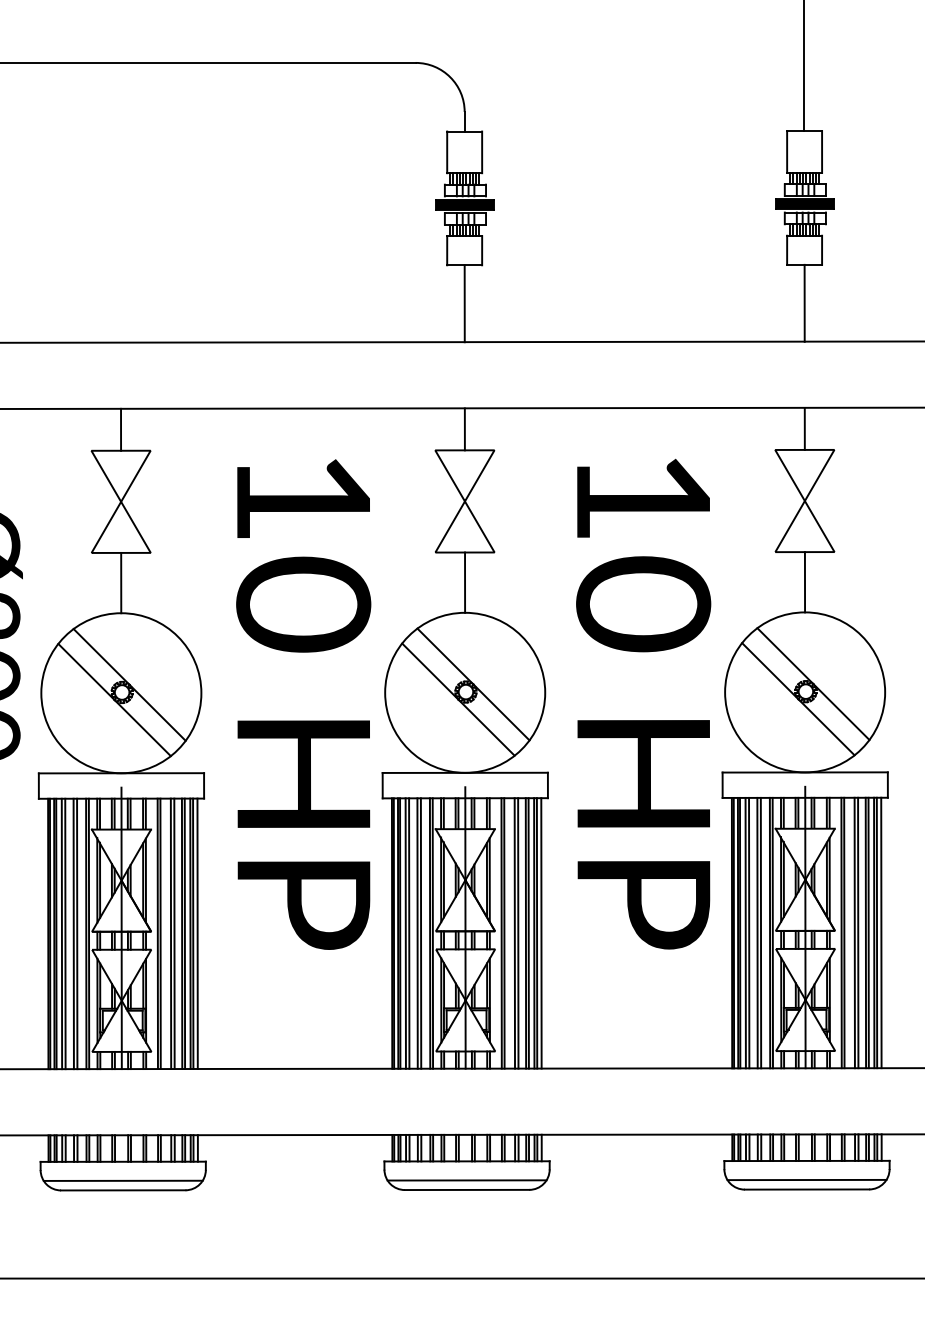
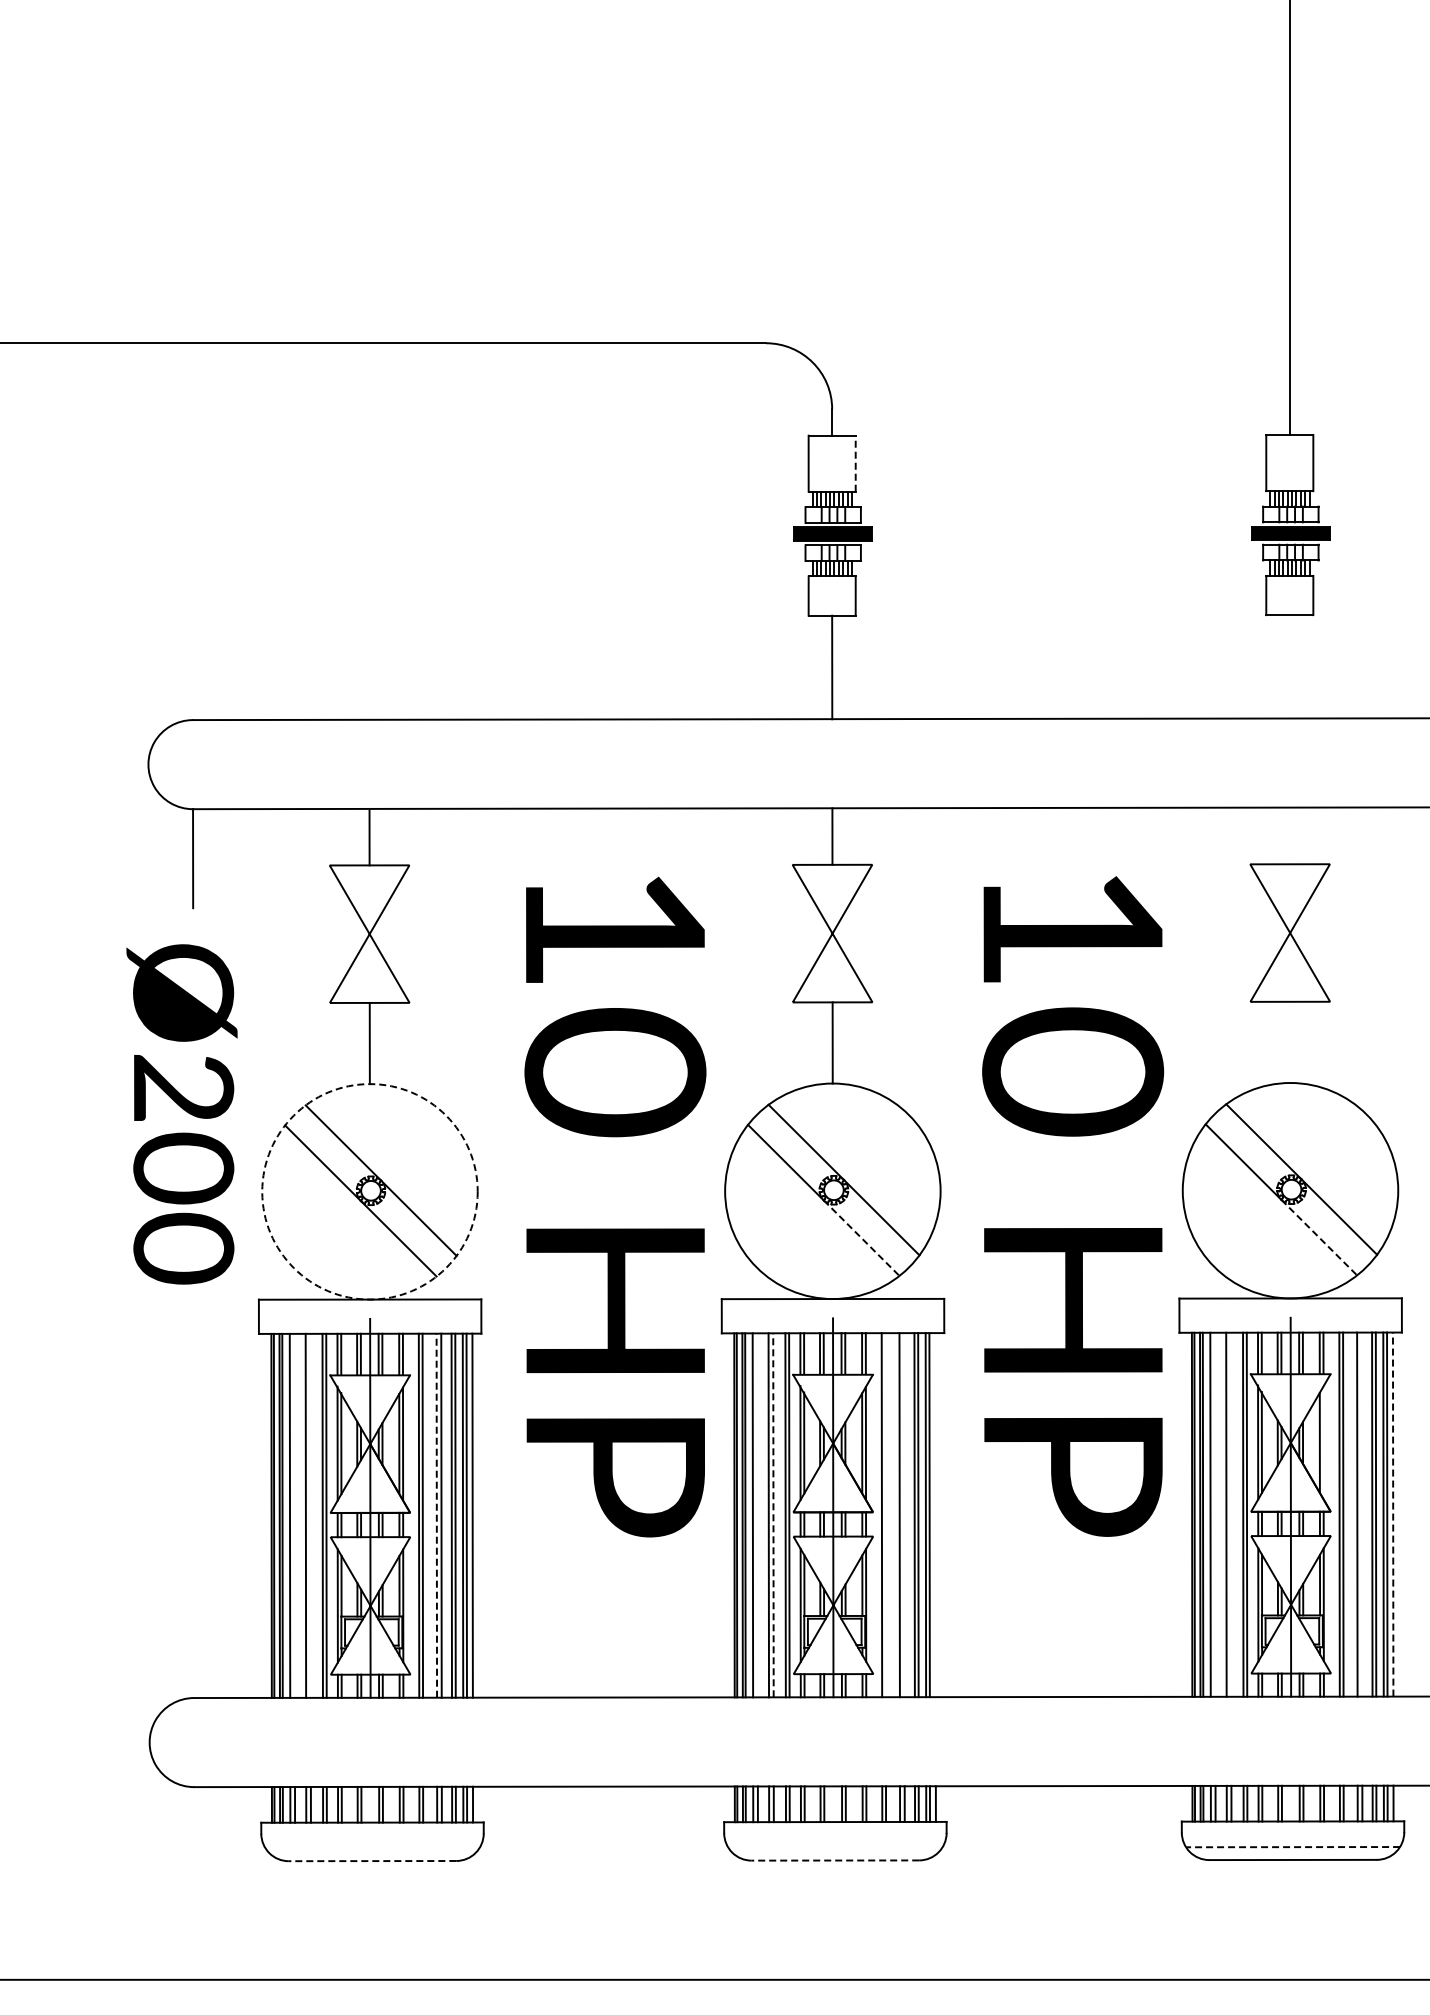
line: (482, 152) -> (855, 463), solid -> dashed
line: (804, 303) -> (1289, 666), removed
line: (805, 428) -> (1290, 835), removed
line: (805, 581) -> (1290, 1041), removed
circle: (121, 692) -> (369, 1191), solid -> dashed
line: (486, 727) -> (861, 1238), solid -> dashed
line: (826, 727) -> (1319, 1237), solid -> dashed
line: (829, 879) -> (1323, 1442), removed
line: (421, 932) -> (773, 1514), solid -> dashed
line: (748, 932) -> (1214, 1514), removed
line: (760, 932) -> (1230, 1514), removed
line: (857, 932) -> (1361, 1514), removed
line: (881, 932) -> (1393, 1514), solid -> dashed
line: (65, 933) -> (294, 1515), removed
line: (77, 933) -> (310, 1515), removed
line: (170, 933) -> (436, 1515), solid -> dashed
line: (409, 933) -> (757, 1515), removed
line: (504, 933) -> (885, 1515), removed
line: (518, 933) -> (904, 1515), removed
line: (541, 933) -> (935, 1515), removed
line: (467, 1180) -> (835, 1847), removed
line: (807, 1180) -> (1293, 1847), solid -> dashed
line: (123, 1181) -> (372, 1848), removed
line: (467, 1189) -> (835, 1860), solid -> dashed
line: (123, 1190) -> (372, 1861), solid -> dashed

